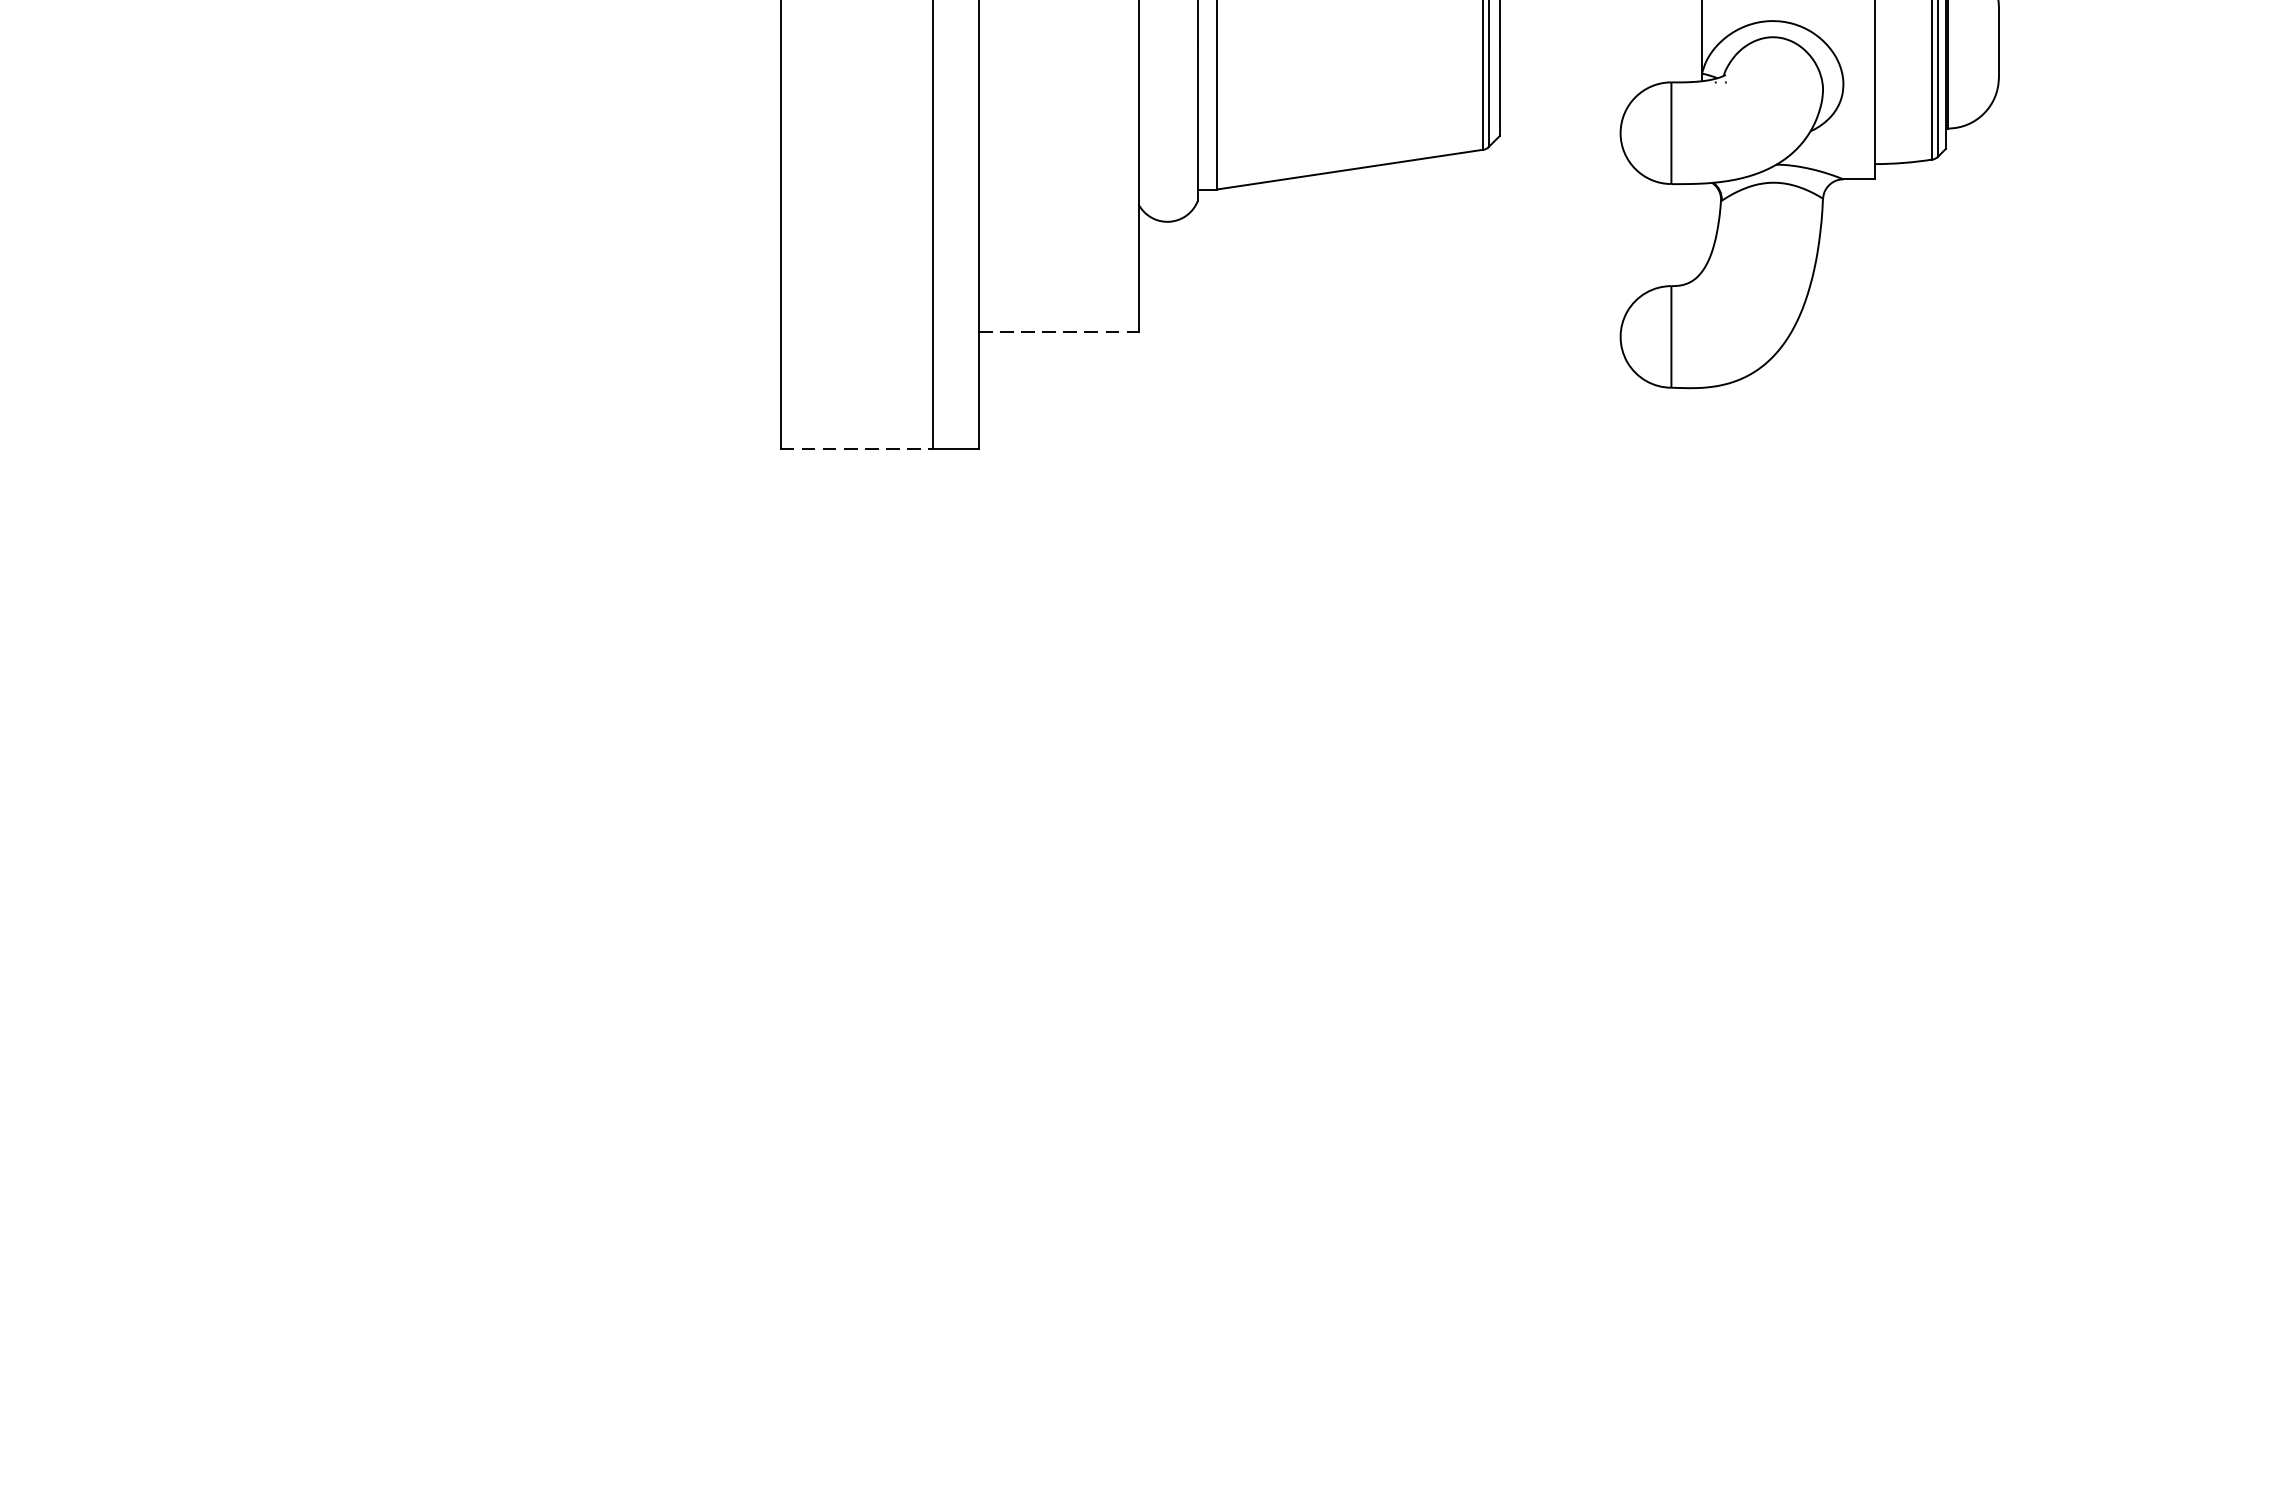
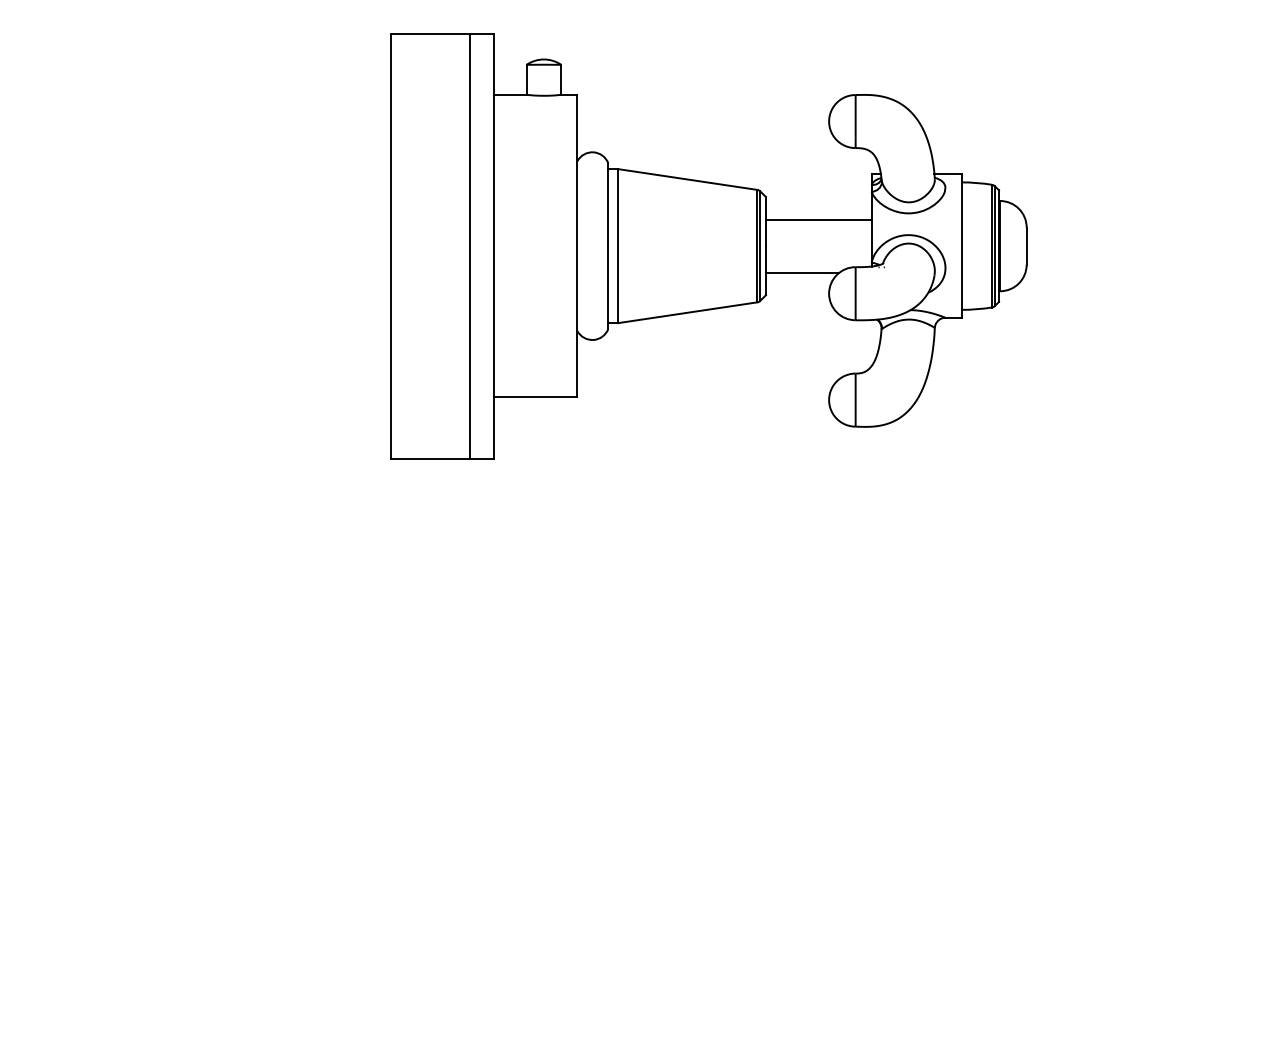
line: (1569, 92) -> (802, 272), added
line: (1058, 331) -> (535, 397), dashed -> solid
line: (857, 448) -> (430, 458), dashed -> solid

